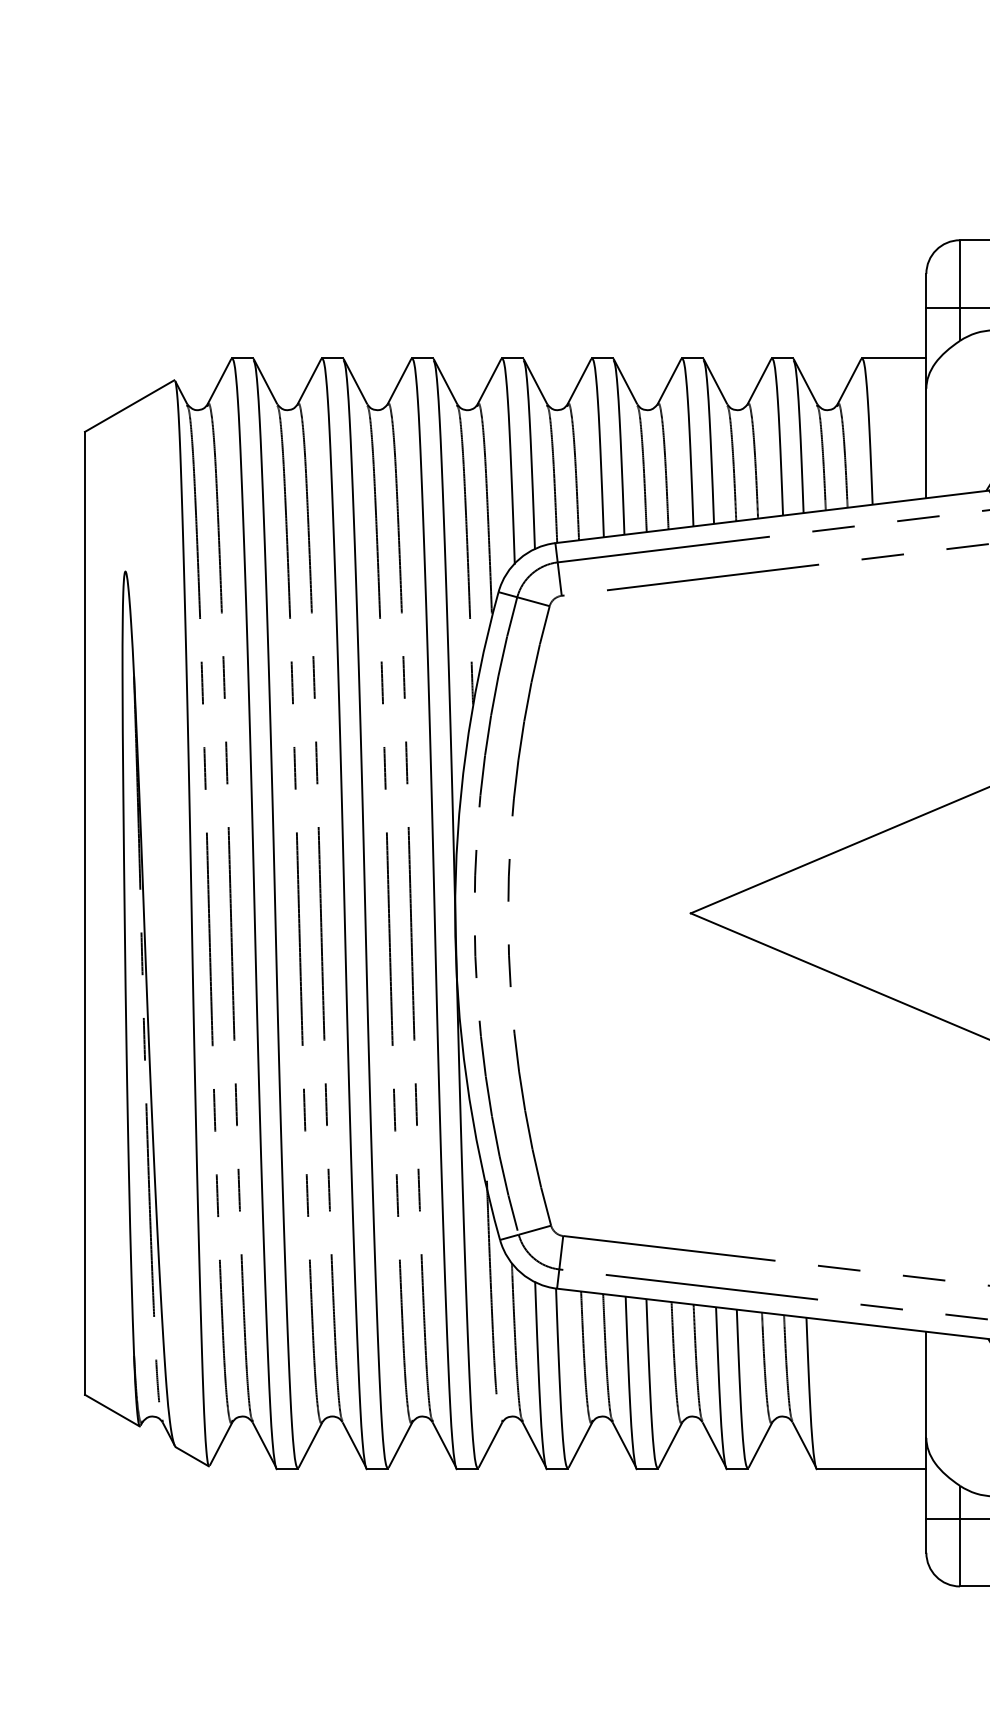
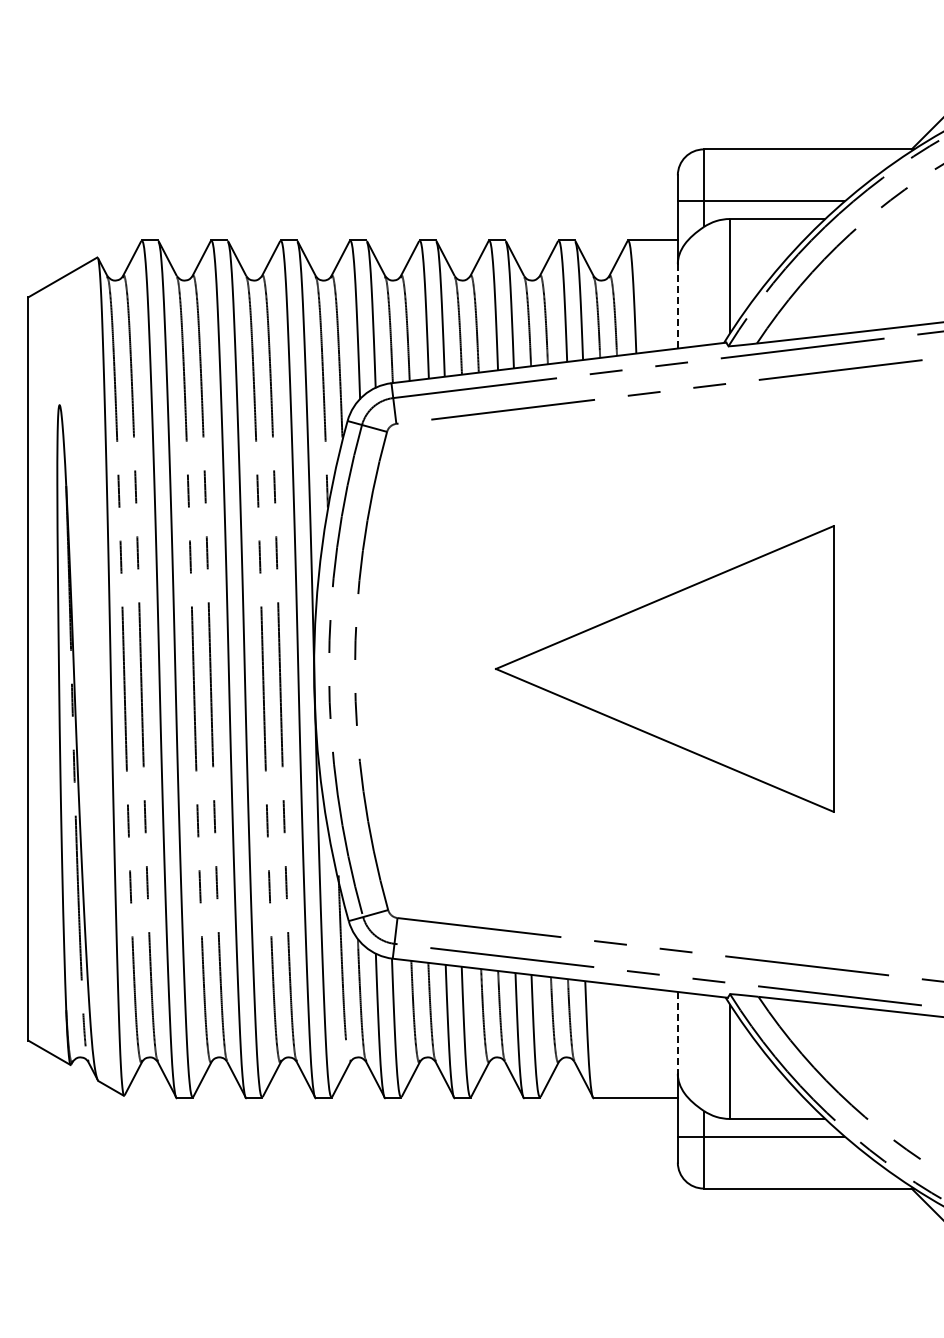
line: (925, 443) -> (677, 306), solid -> dashed
line: (925, 1384) -> (677, 1032), solid -> dashed

